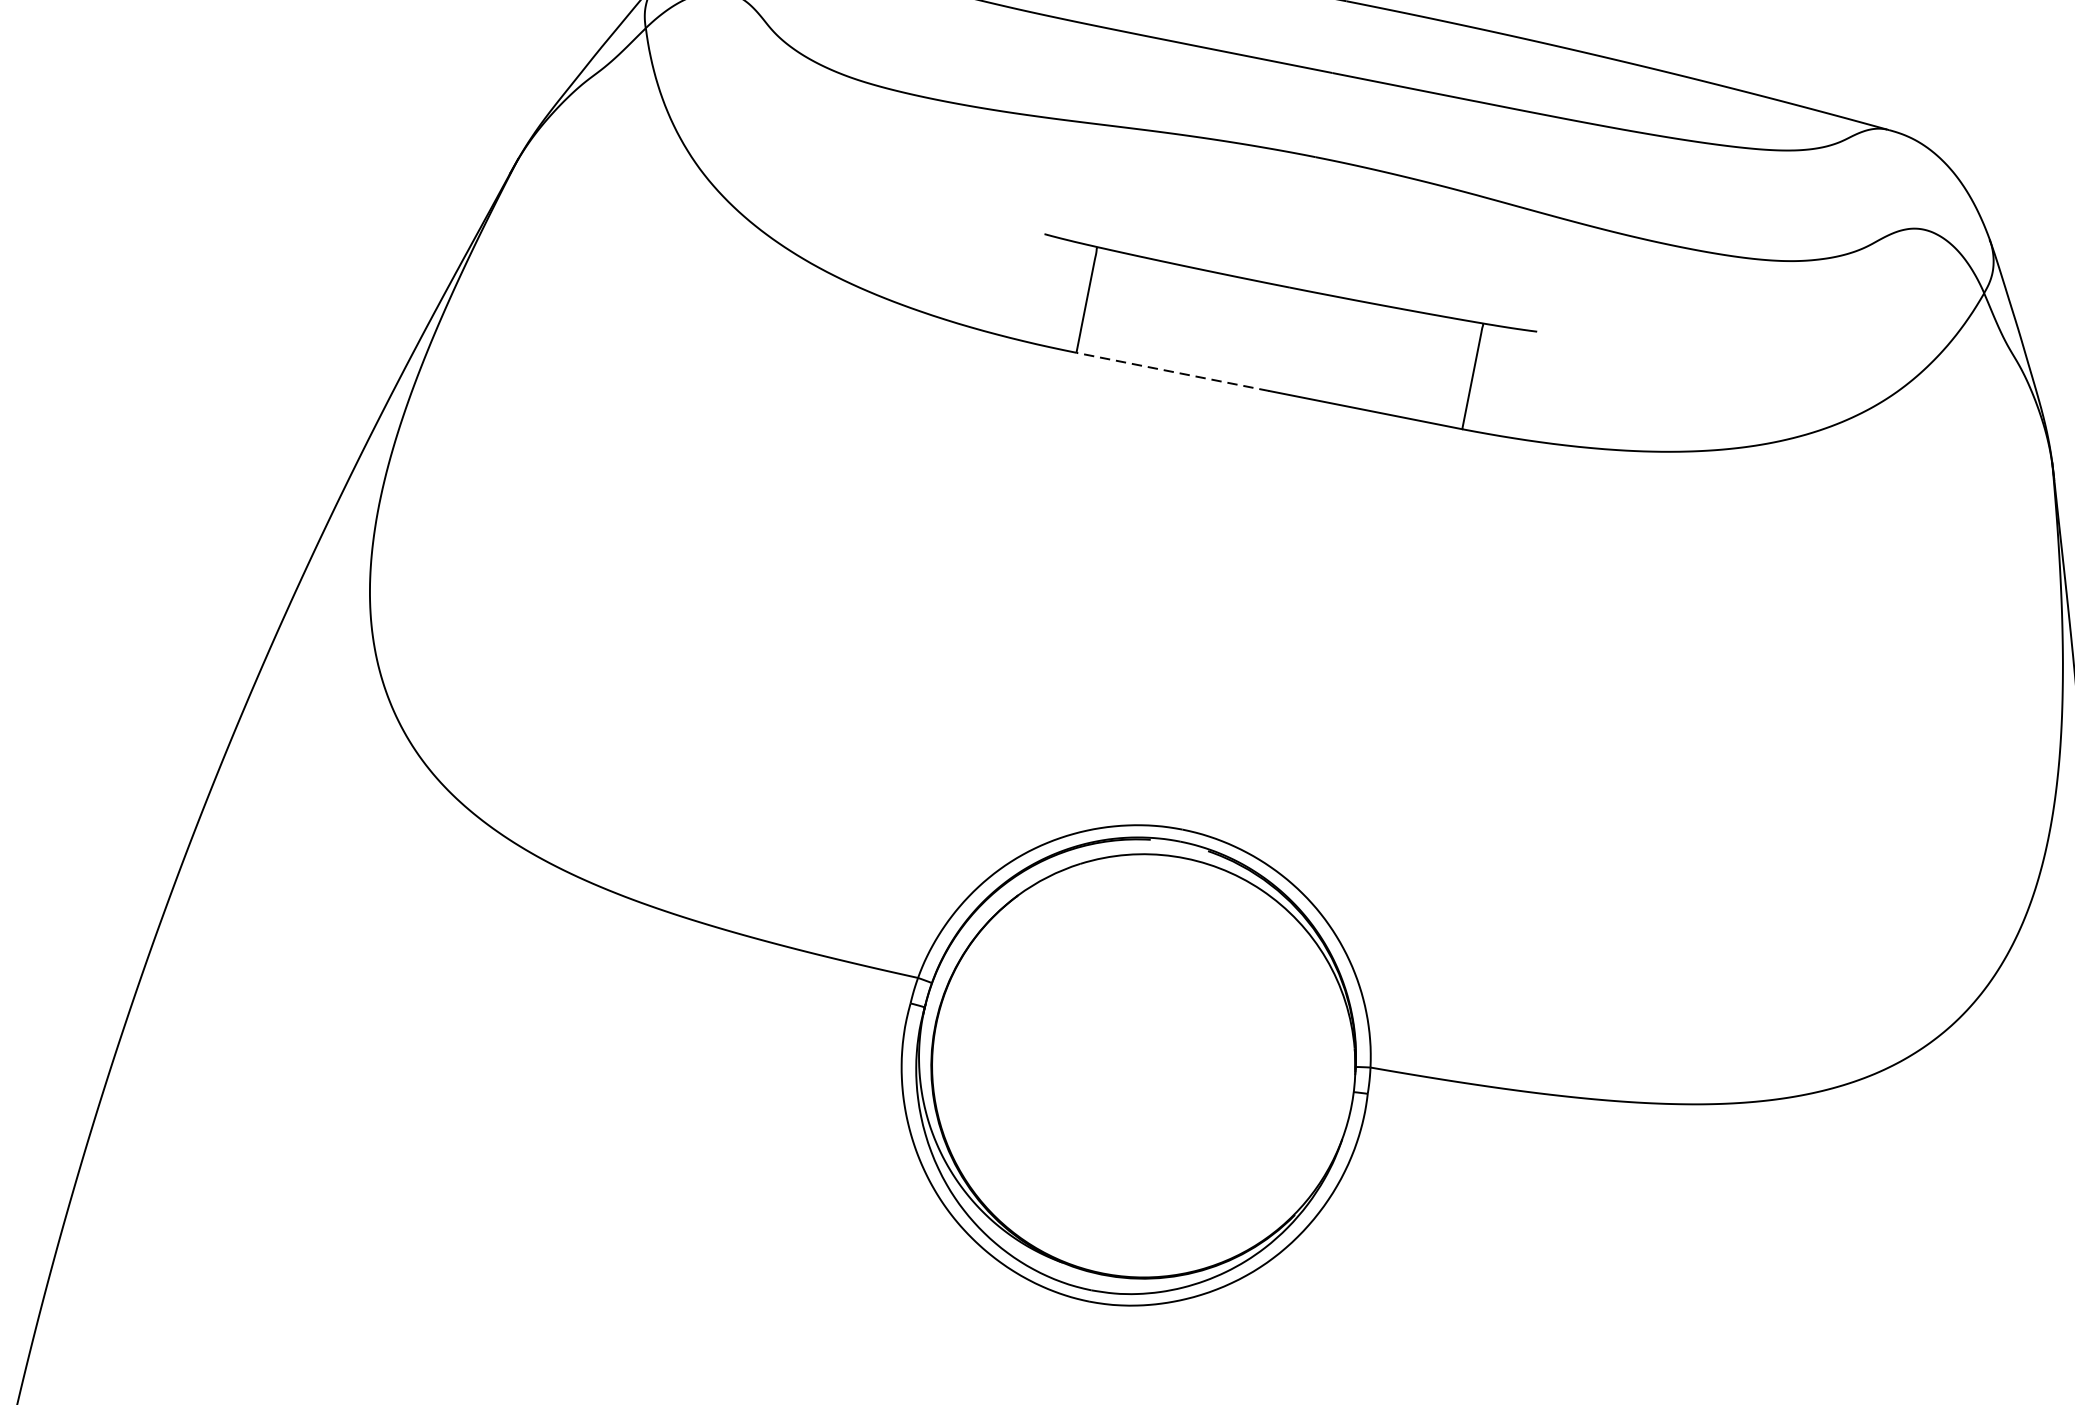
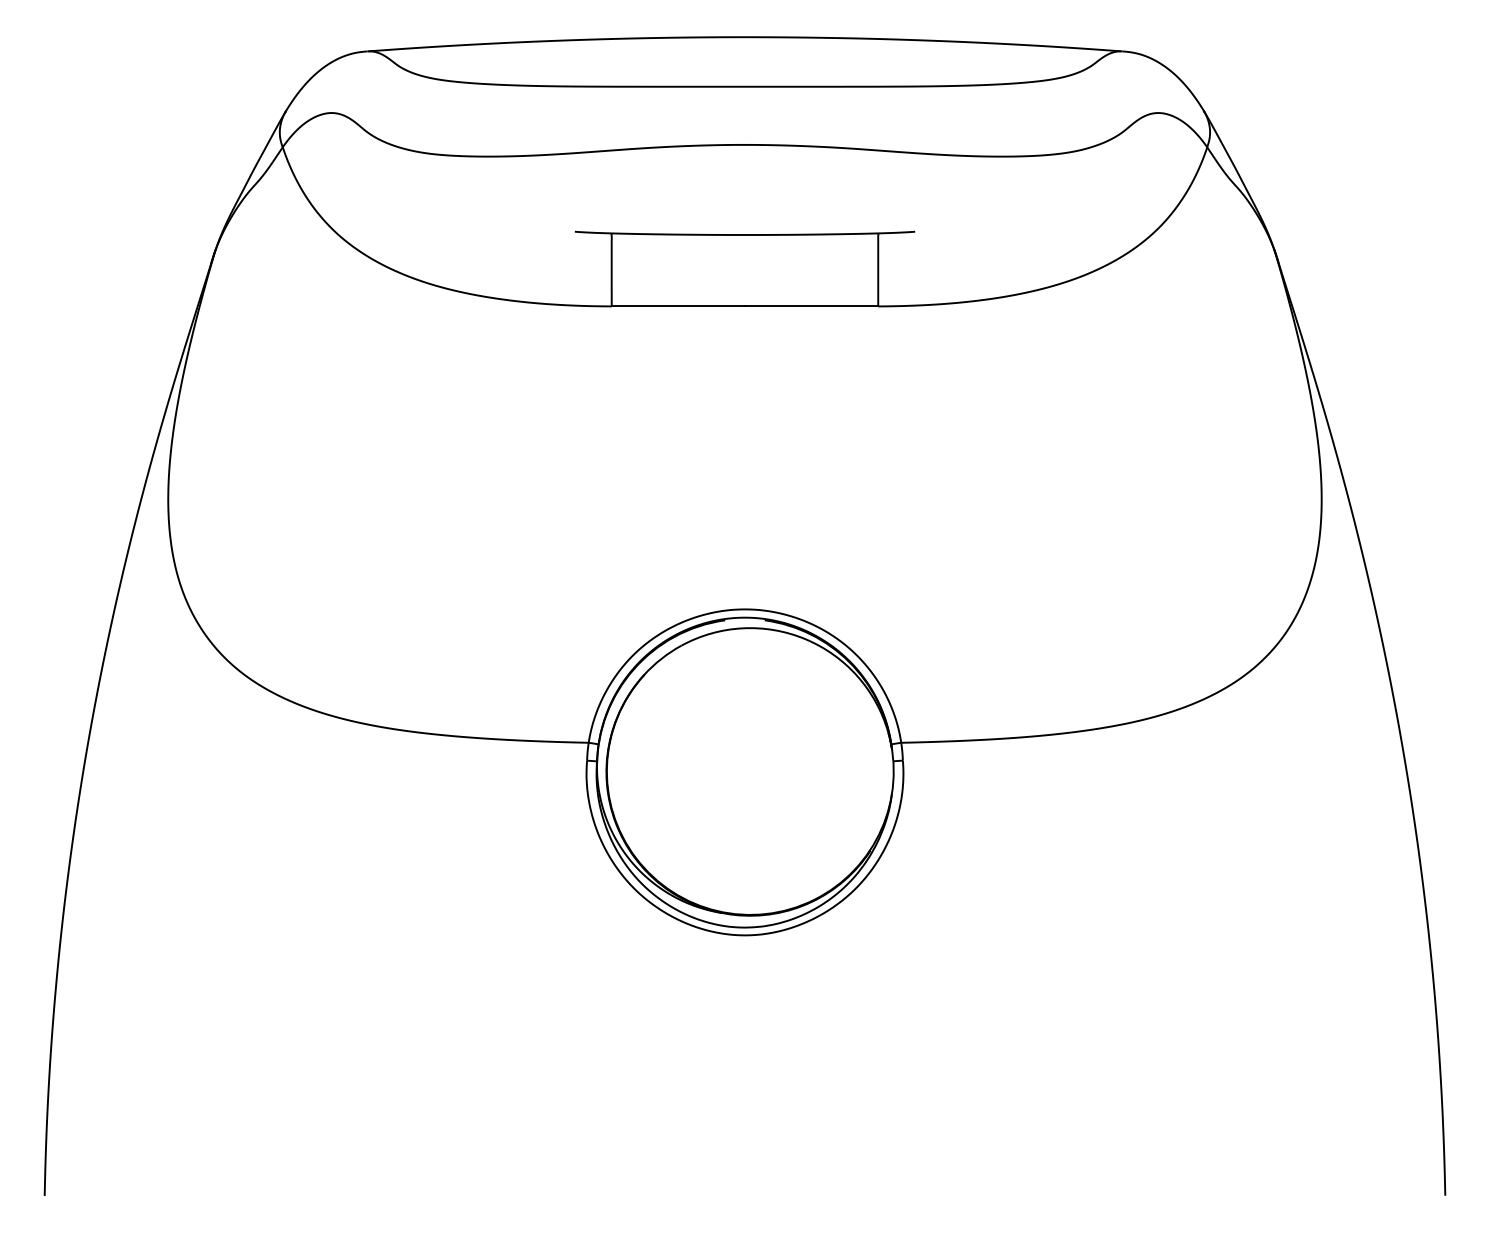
line: (1173, 372) -> (678, 306), dashed -> solid

